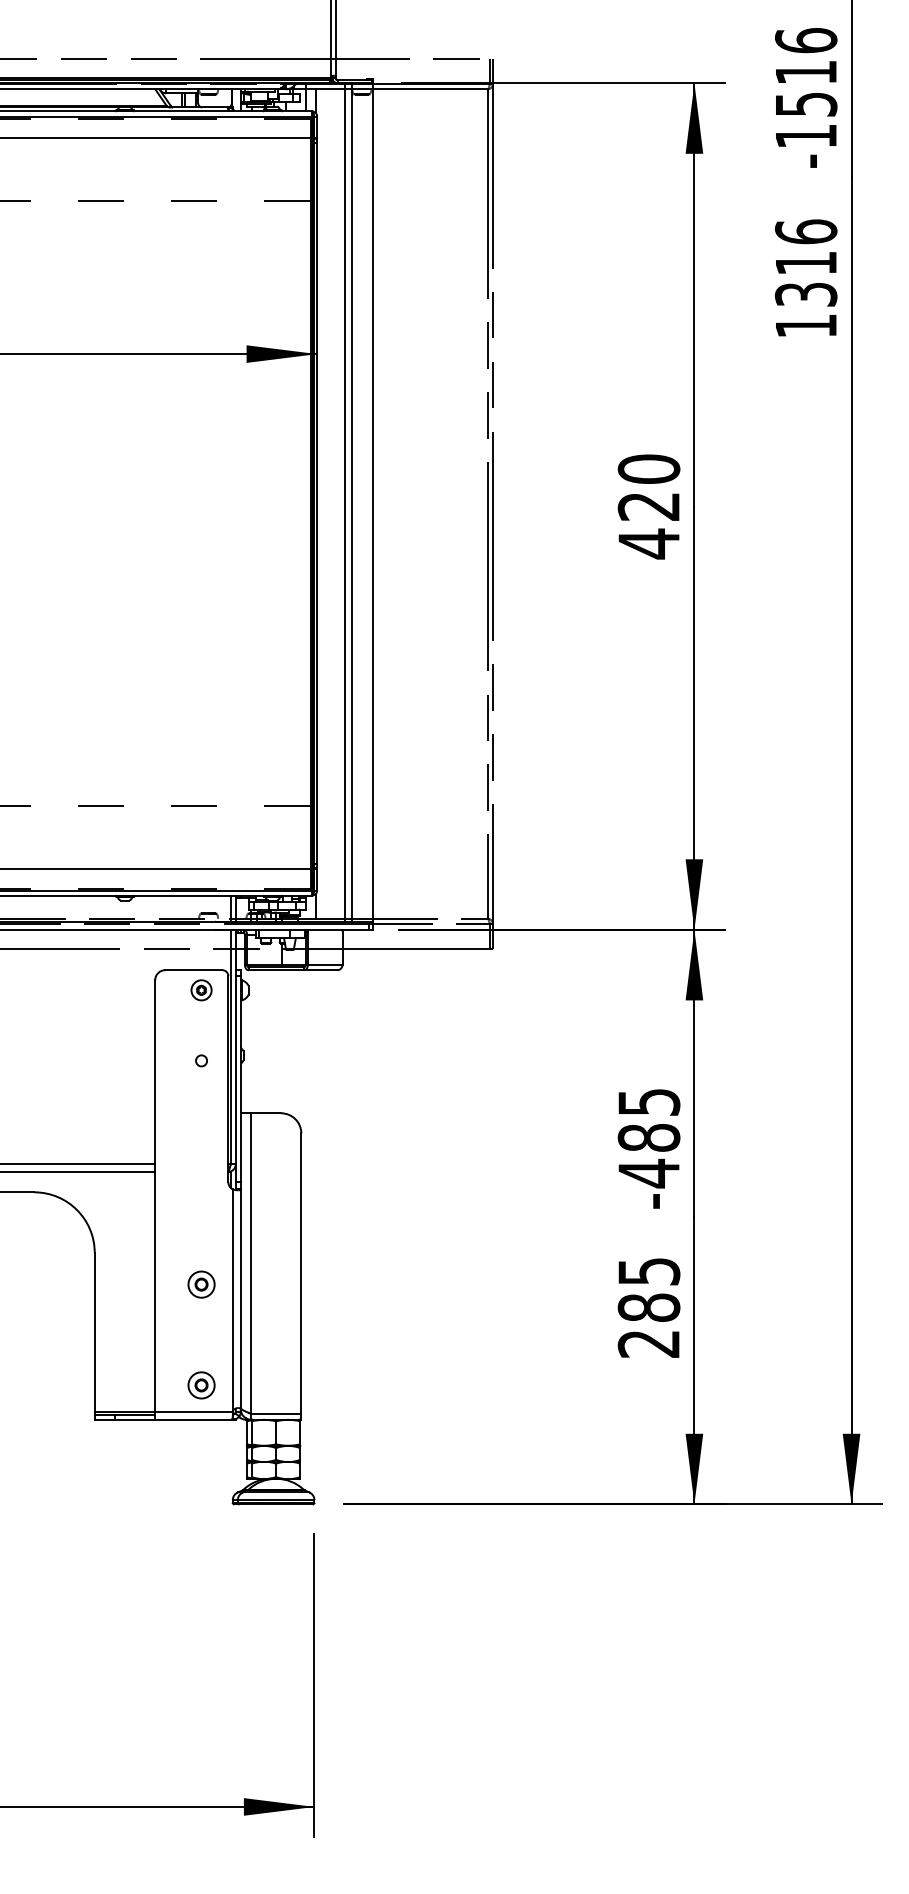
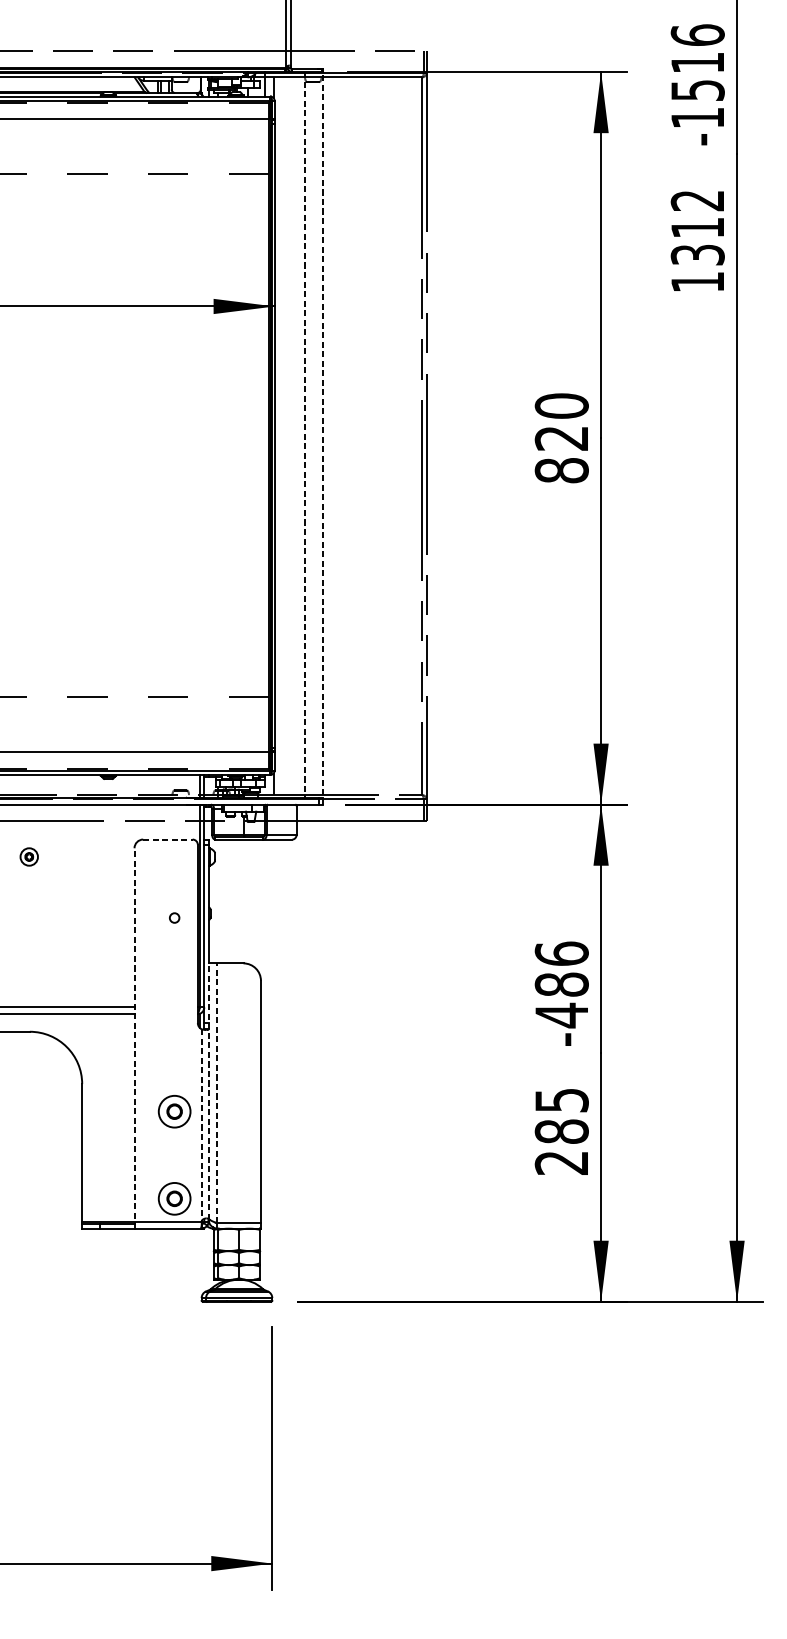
text: (805, 231) -> (697, 200), 1316 -> 1312
line: (344, 502) -> (298, 434), removed
line: (352, 503) -> (305, 435), solid -> dashed
line: (372, 504) -> (322, 436), solid -> dashed
text: (648, 543) -> (561, 470), 420 -> 820
line: (193, 970) -> (167, 839), solid -> dashed
part: (201, 990) -> (29, 857), moved
text: (648, 1102) -> (561, 954), -485 -> -486
line: (155, 1199) -> (134, 1037), solid -> dashed
line: (240, 1260) -> (208, 1090), solid -> dashed
line: (250, 1262) -> (216, 1092), solid -> dashed
part: (201, 1284) -> (174, 1111), size x1.4
line: (232, 1301) -> (201, 1126), solid -> dashed
part: (201, 1385) -> (174, 1198), size x1.4

